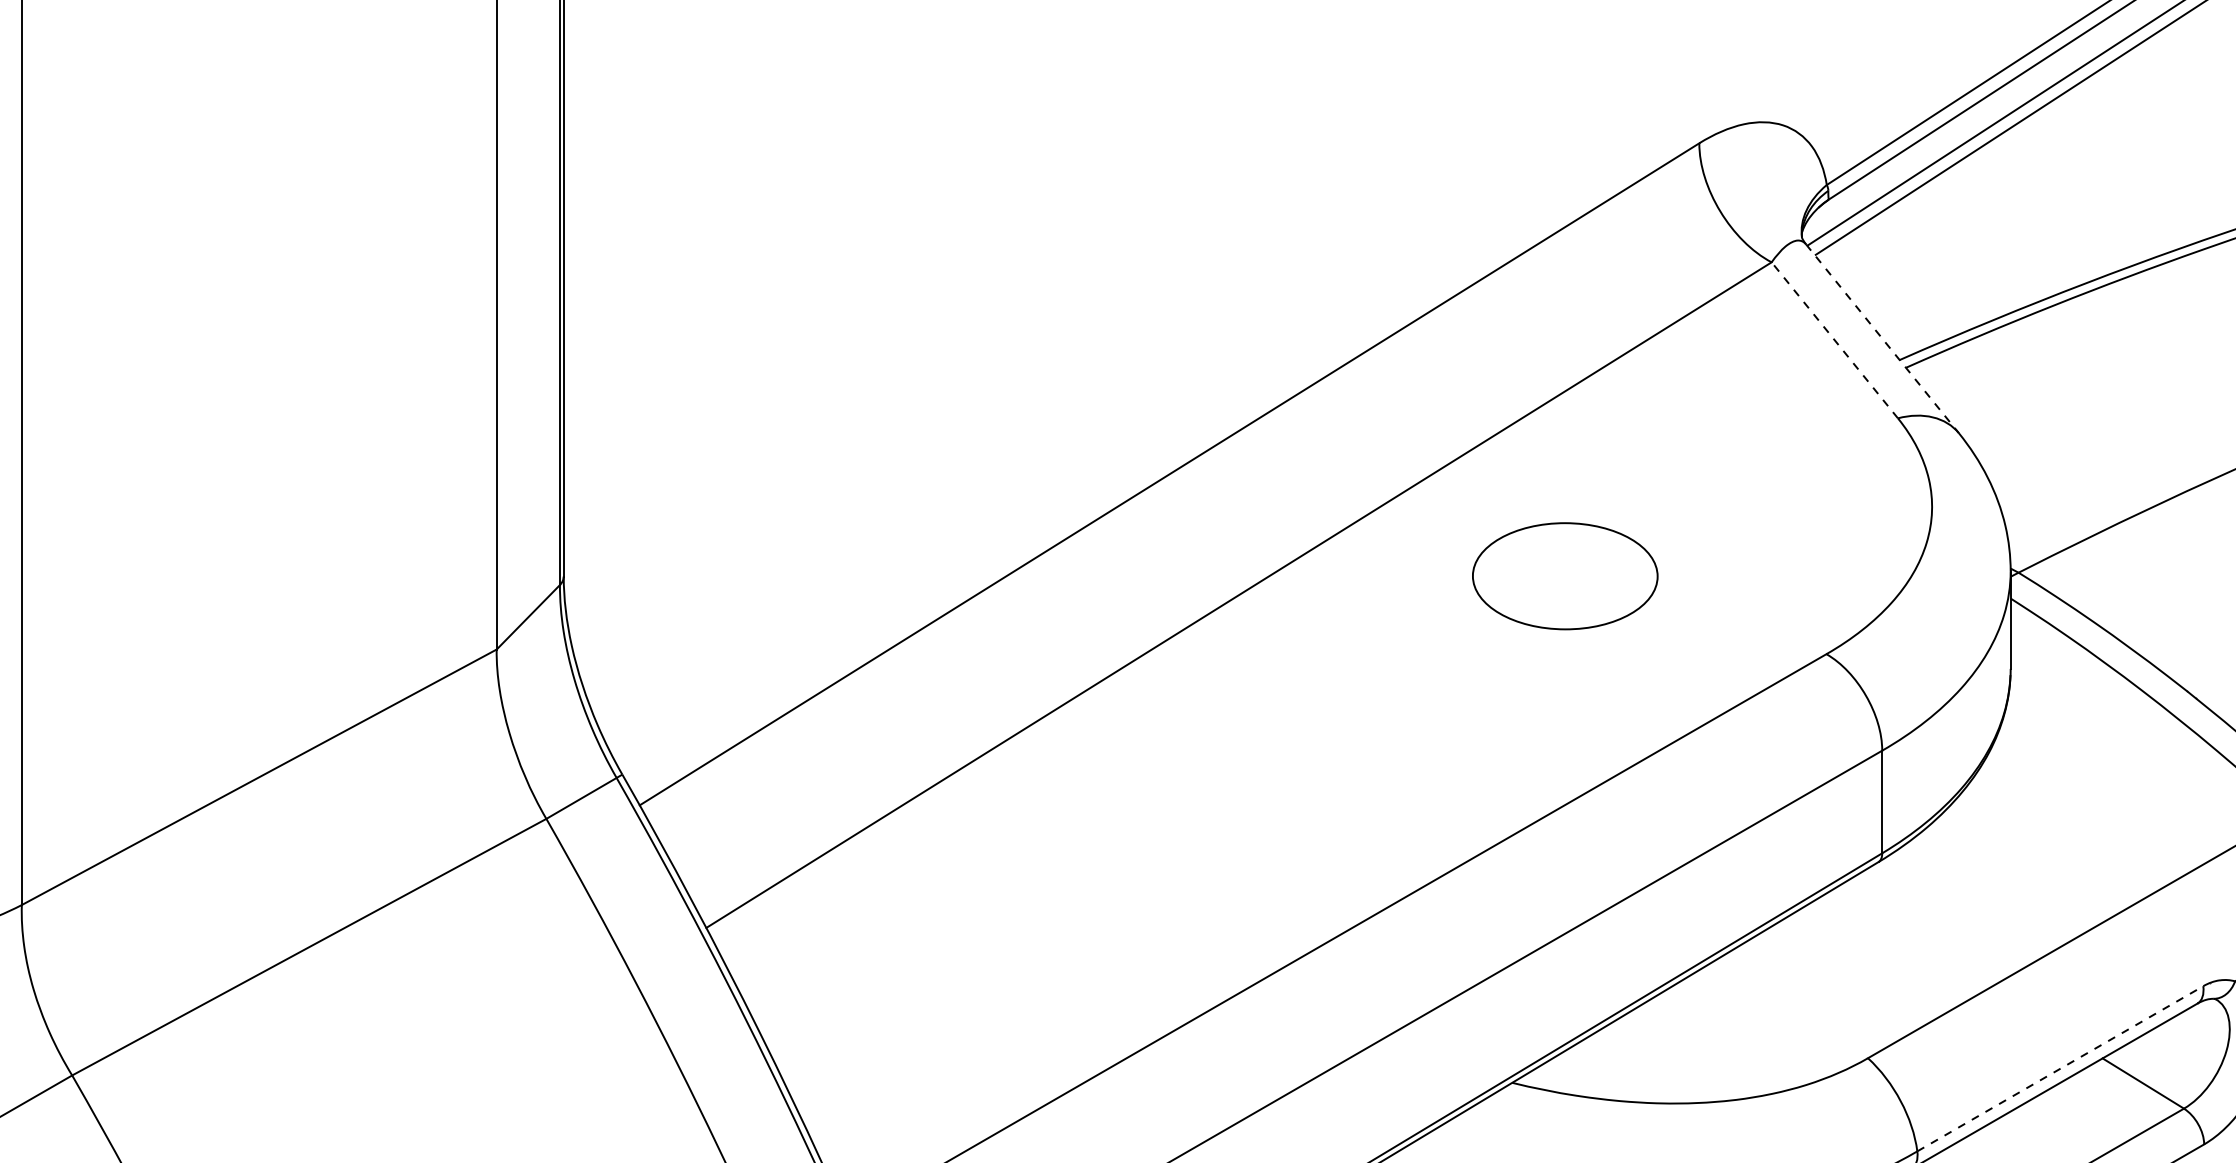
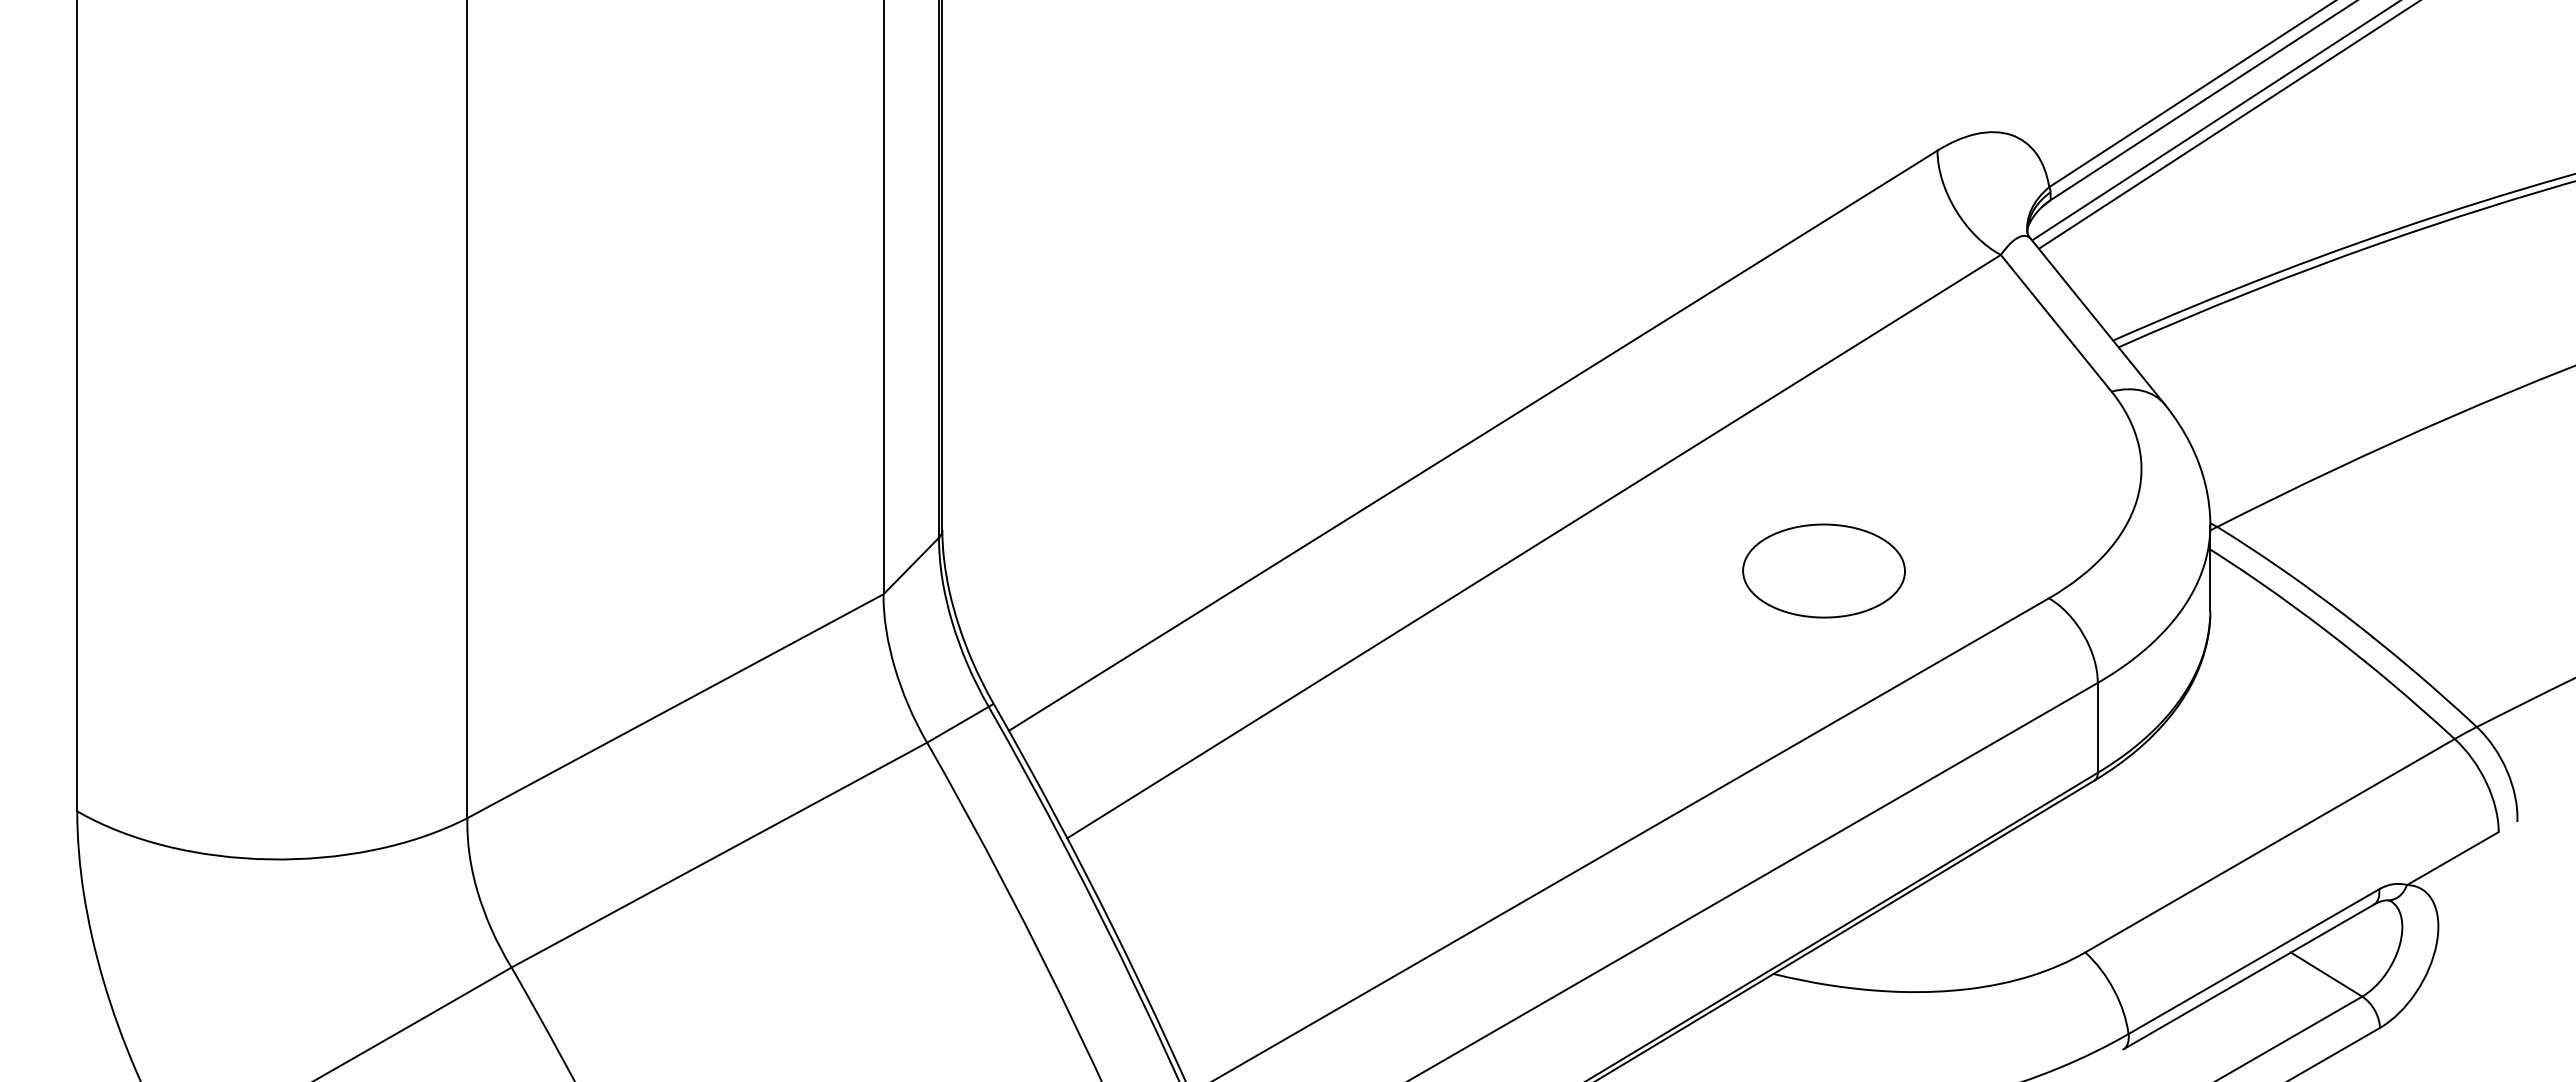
line: (1883, 339) -> (2098, 322), dashed -> solid
line: (1835, 340) -> (2056, 323), dashed -> solid
part: (1564, 575) -> (1823, 570), moved
line: (2059, 1068) -> (2253, 961), dashed -> solid

